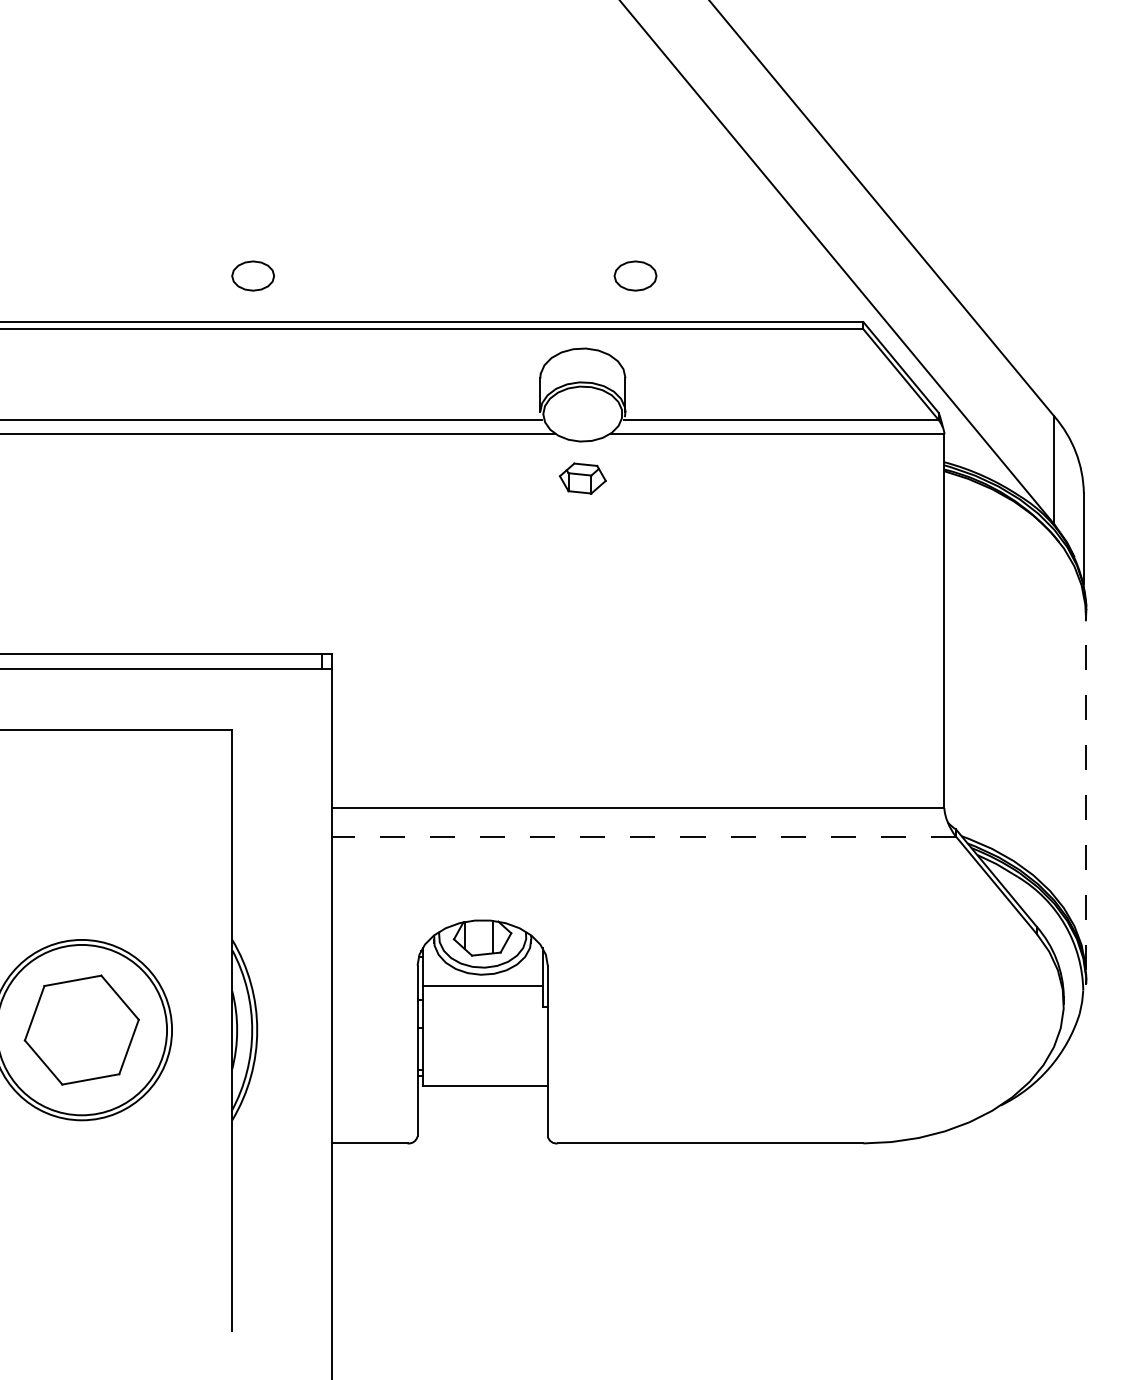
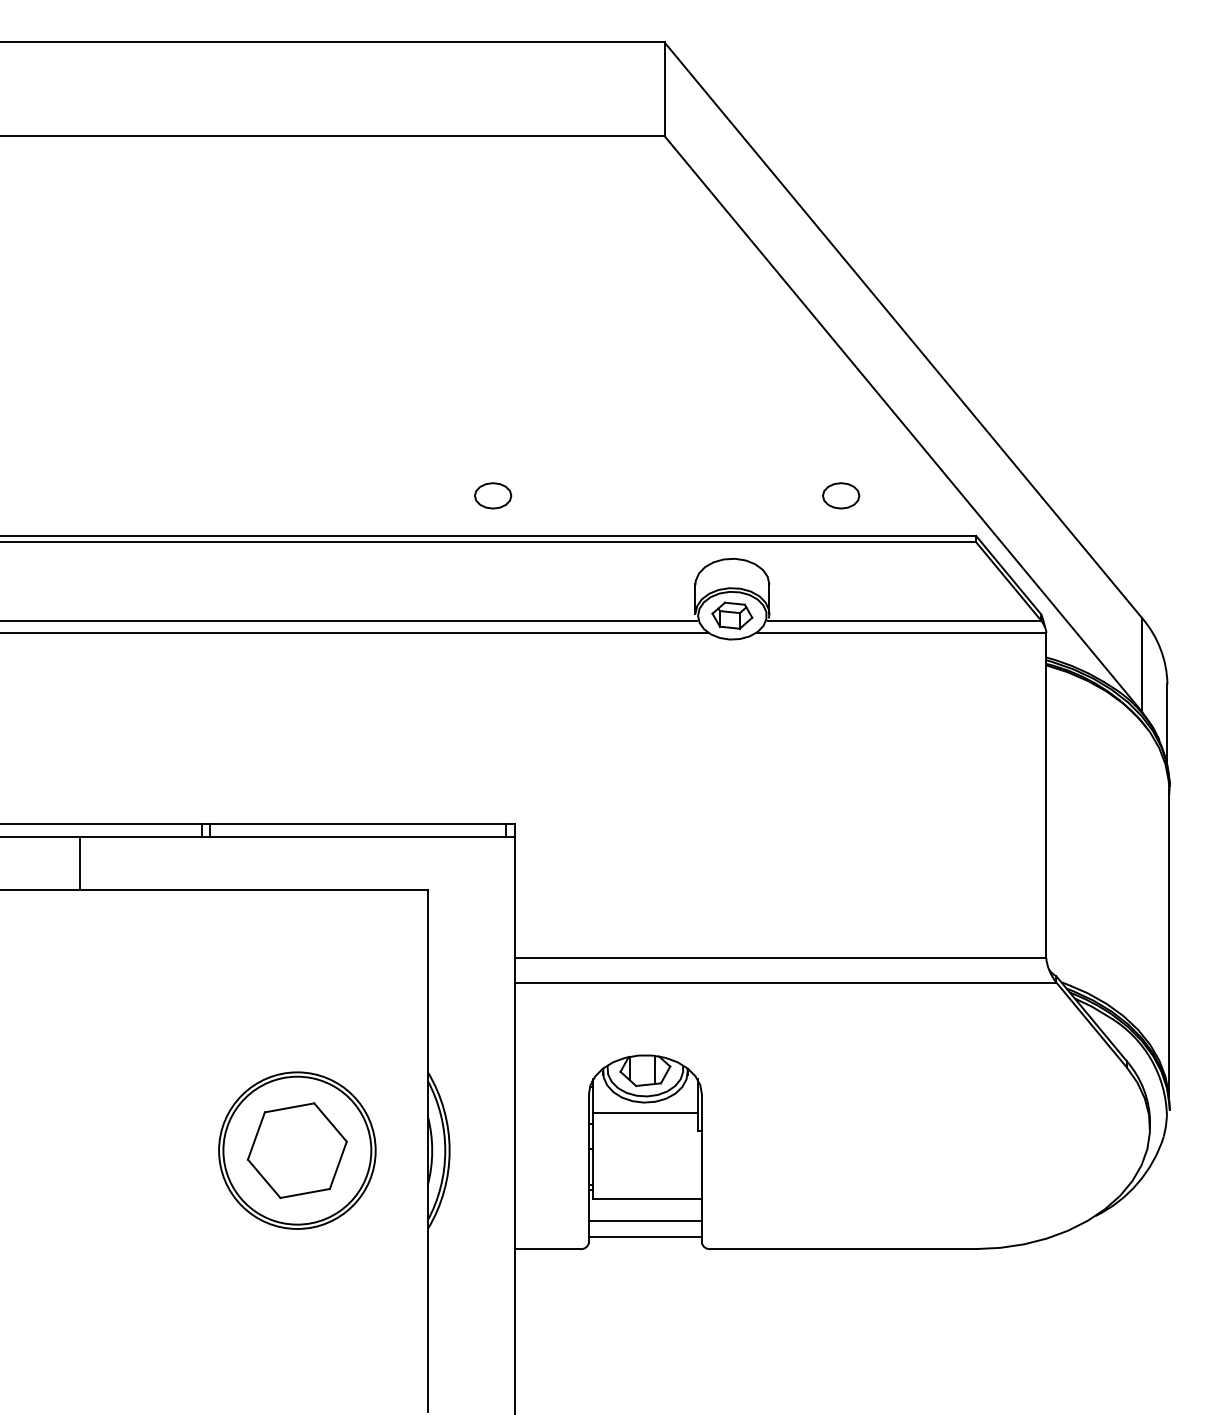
part: (253, 275) -> (493, 495), moved
part: (635, 275) -> (841, 495), moved
part: (582, 478) -> (732, 615), moved
line: (1086, 792) -> (1169, 944), dashed -> solid
line: (644, 836) -> (785, 982), dashed -> solid
line: (481, 1111) -> (644, 1221), added
line: (481, 1130) -> (644, 1237), added

